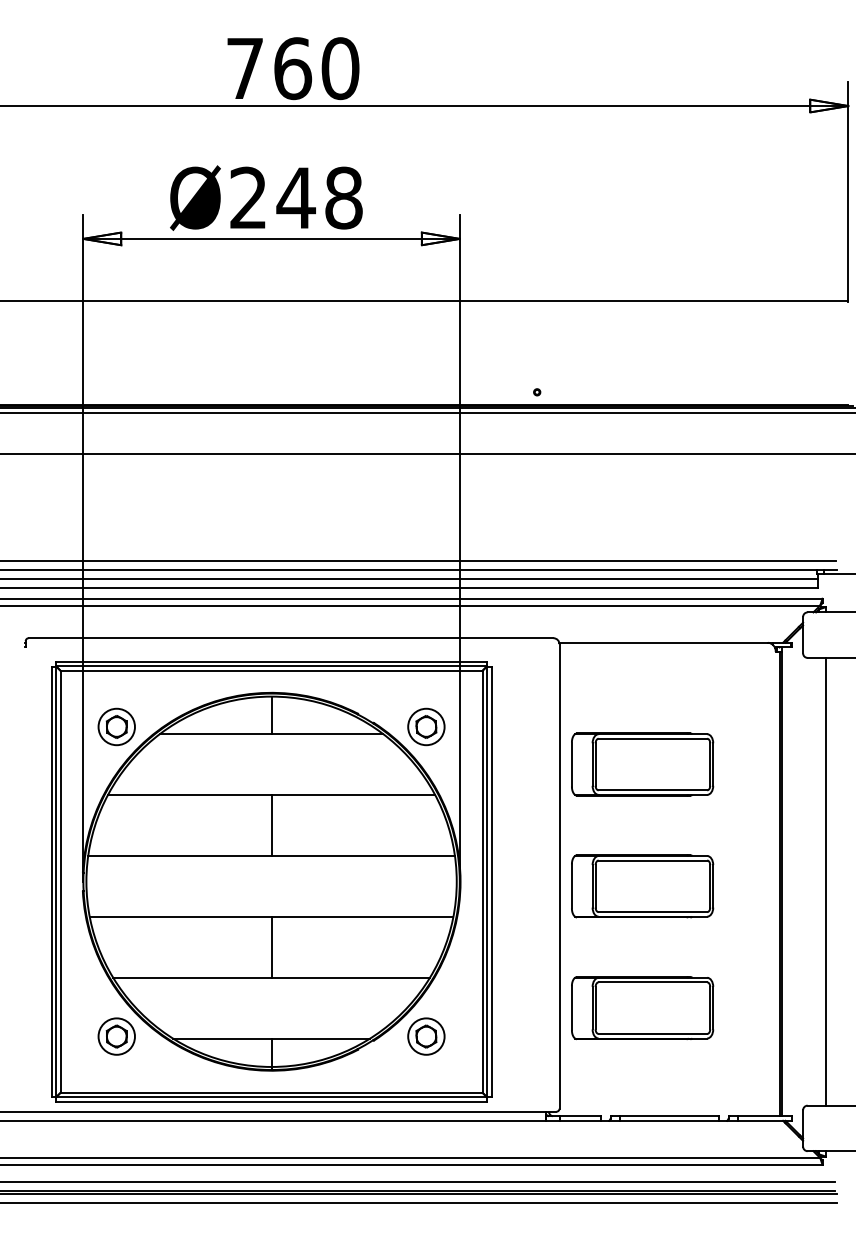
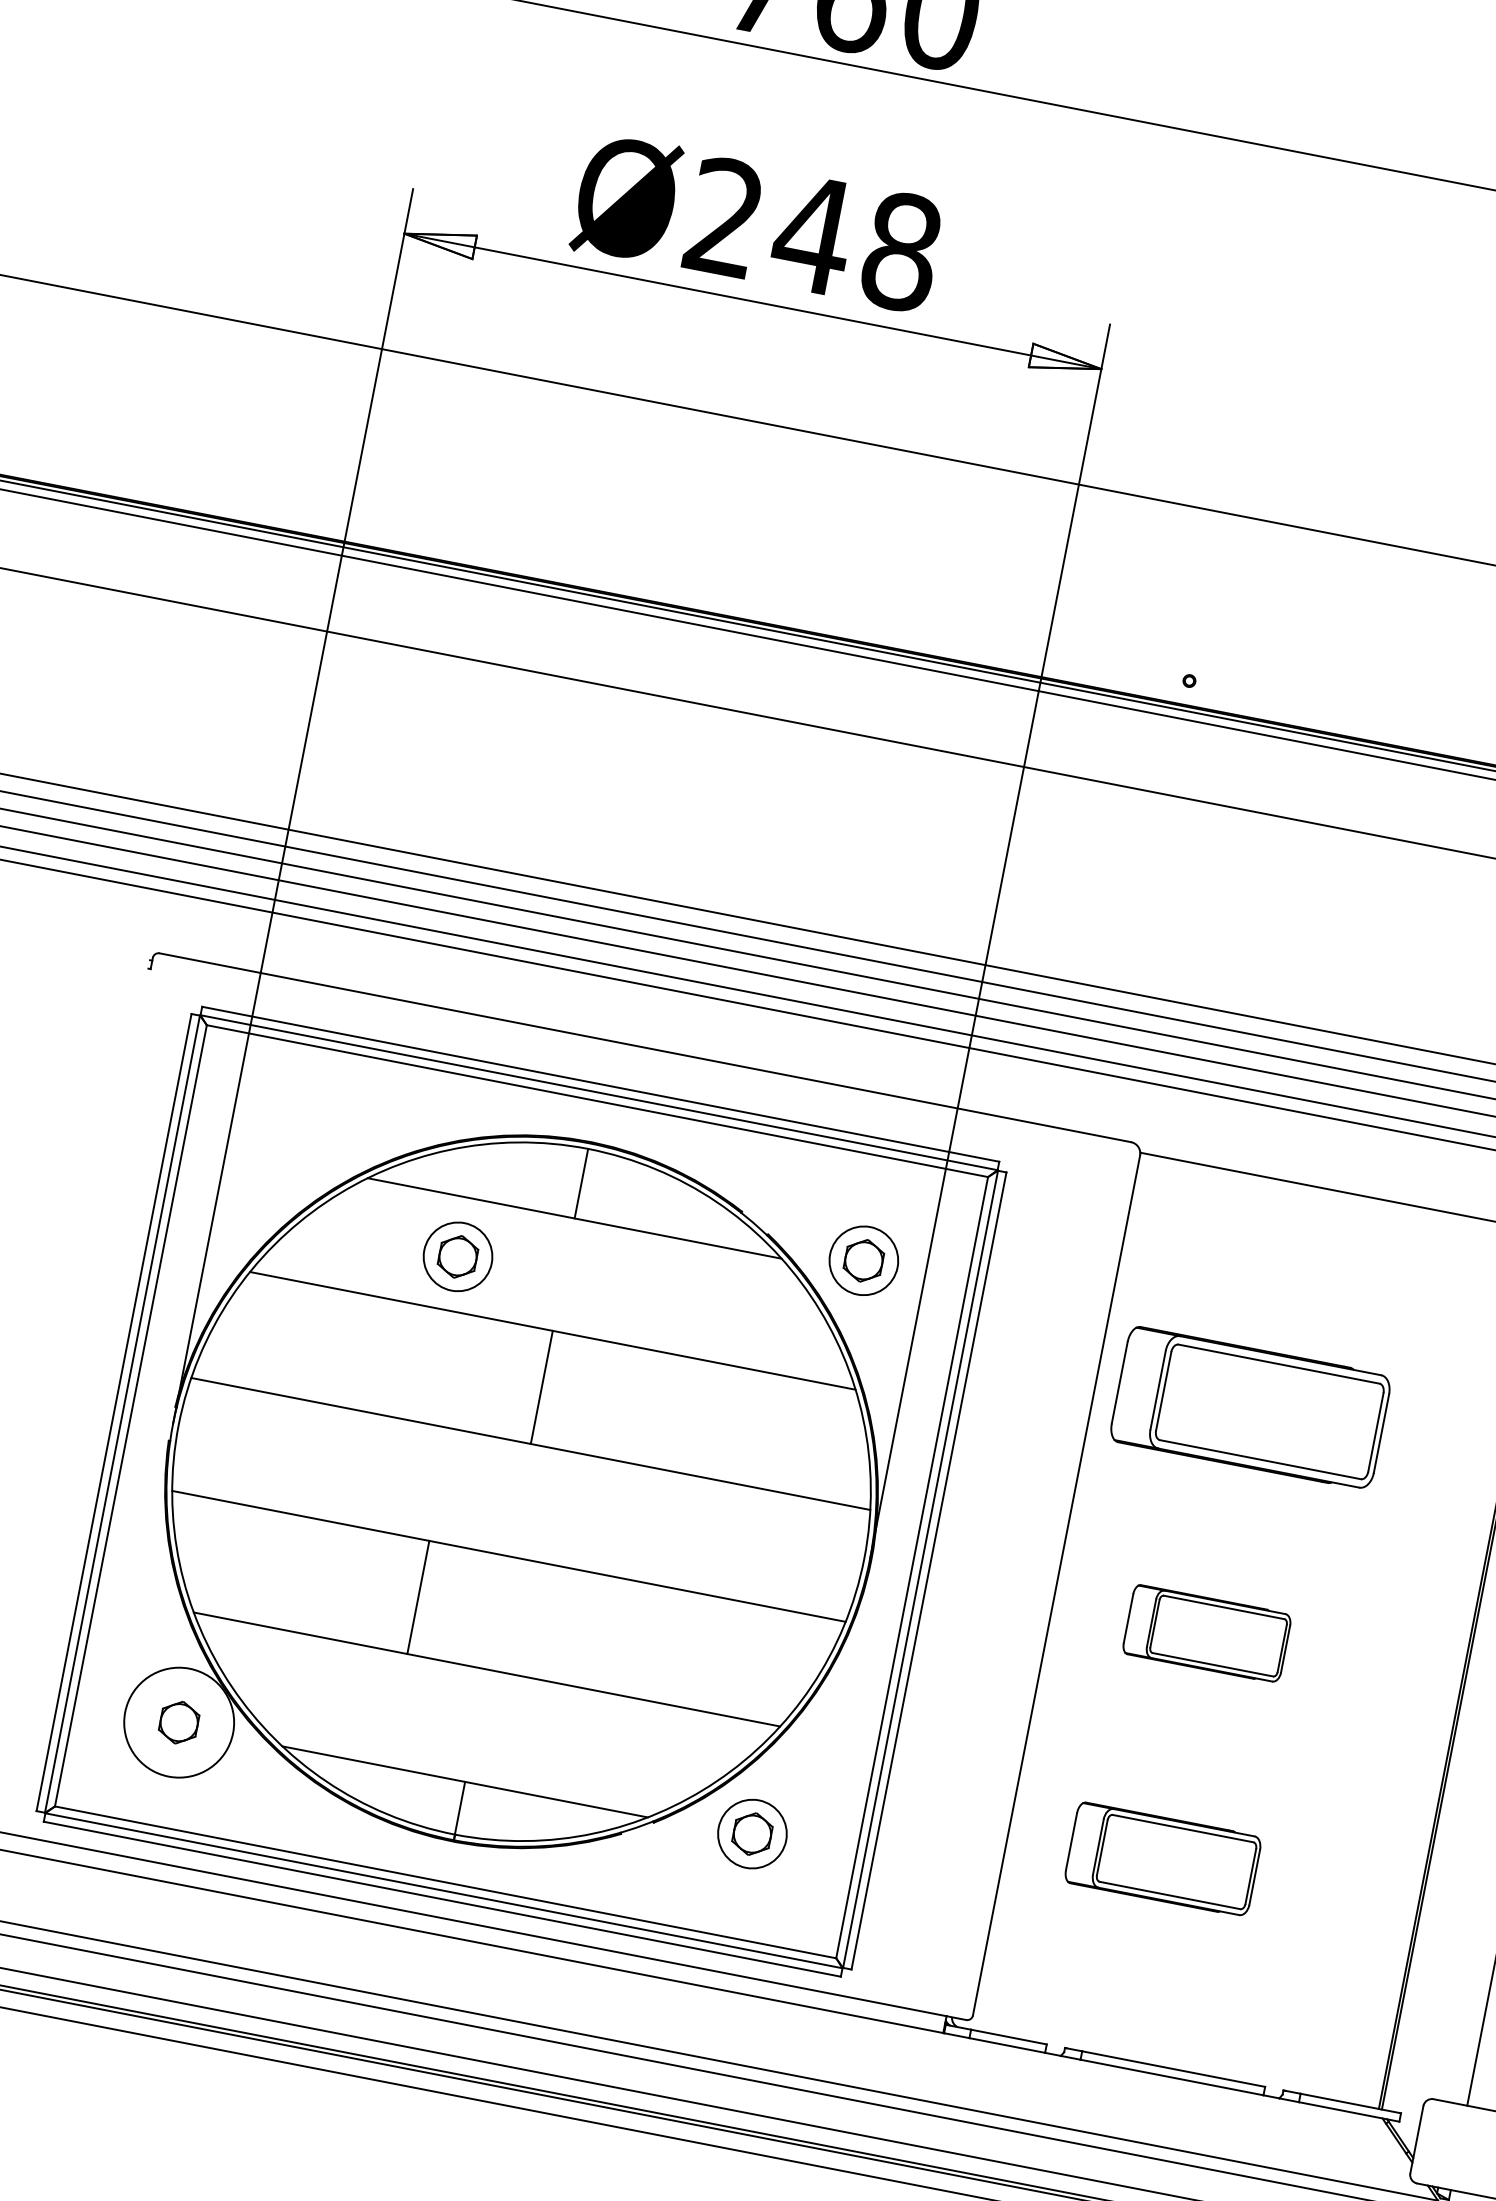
part: (116, 726) -> (457, 1255), moved
part: (642, 886) -> (1206, 1633), size x0.6
line: (271, 946) -> (418, 1596), moved
part: (642, 1008) -> (1162, 1859), size x0.7
circle: (116, 1036) -> (178, 1722), size x1.6

